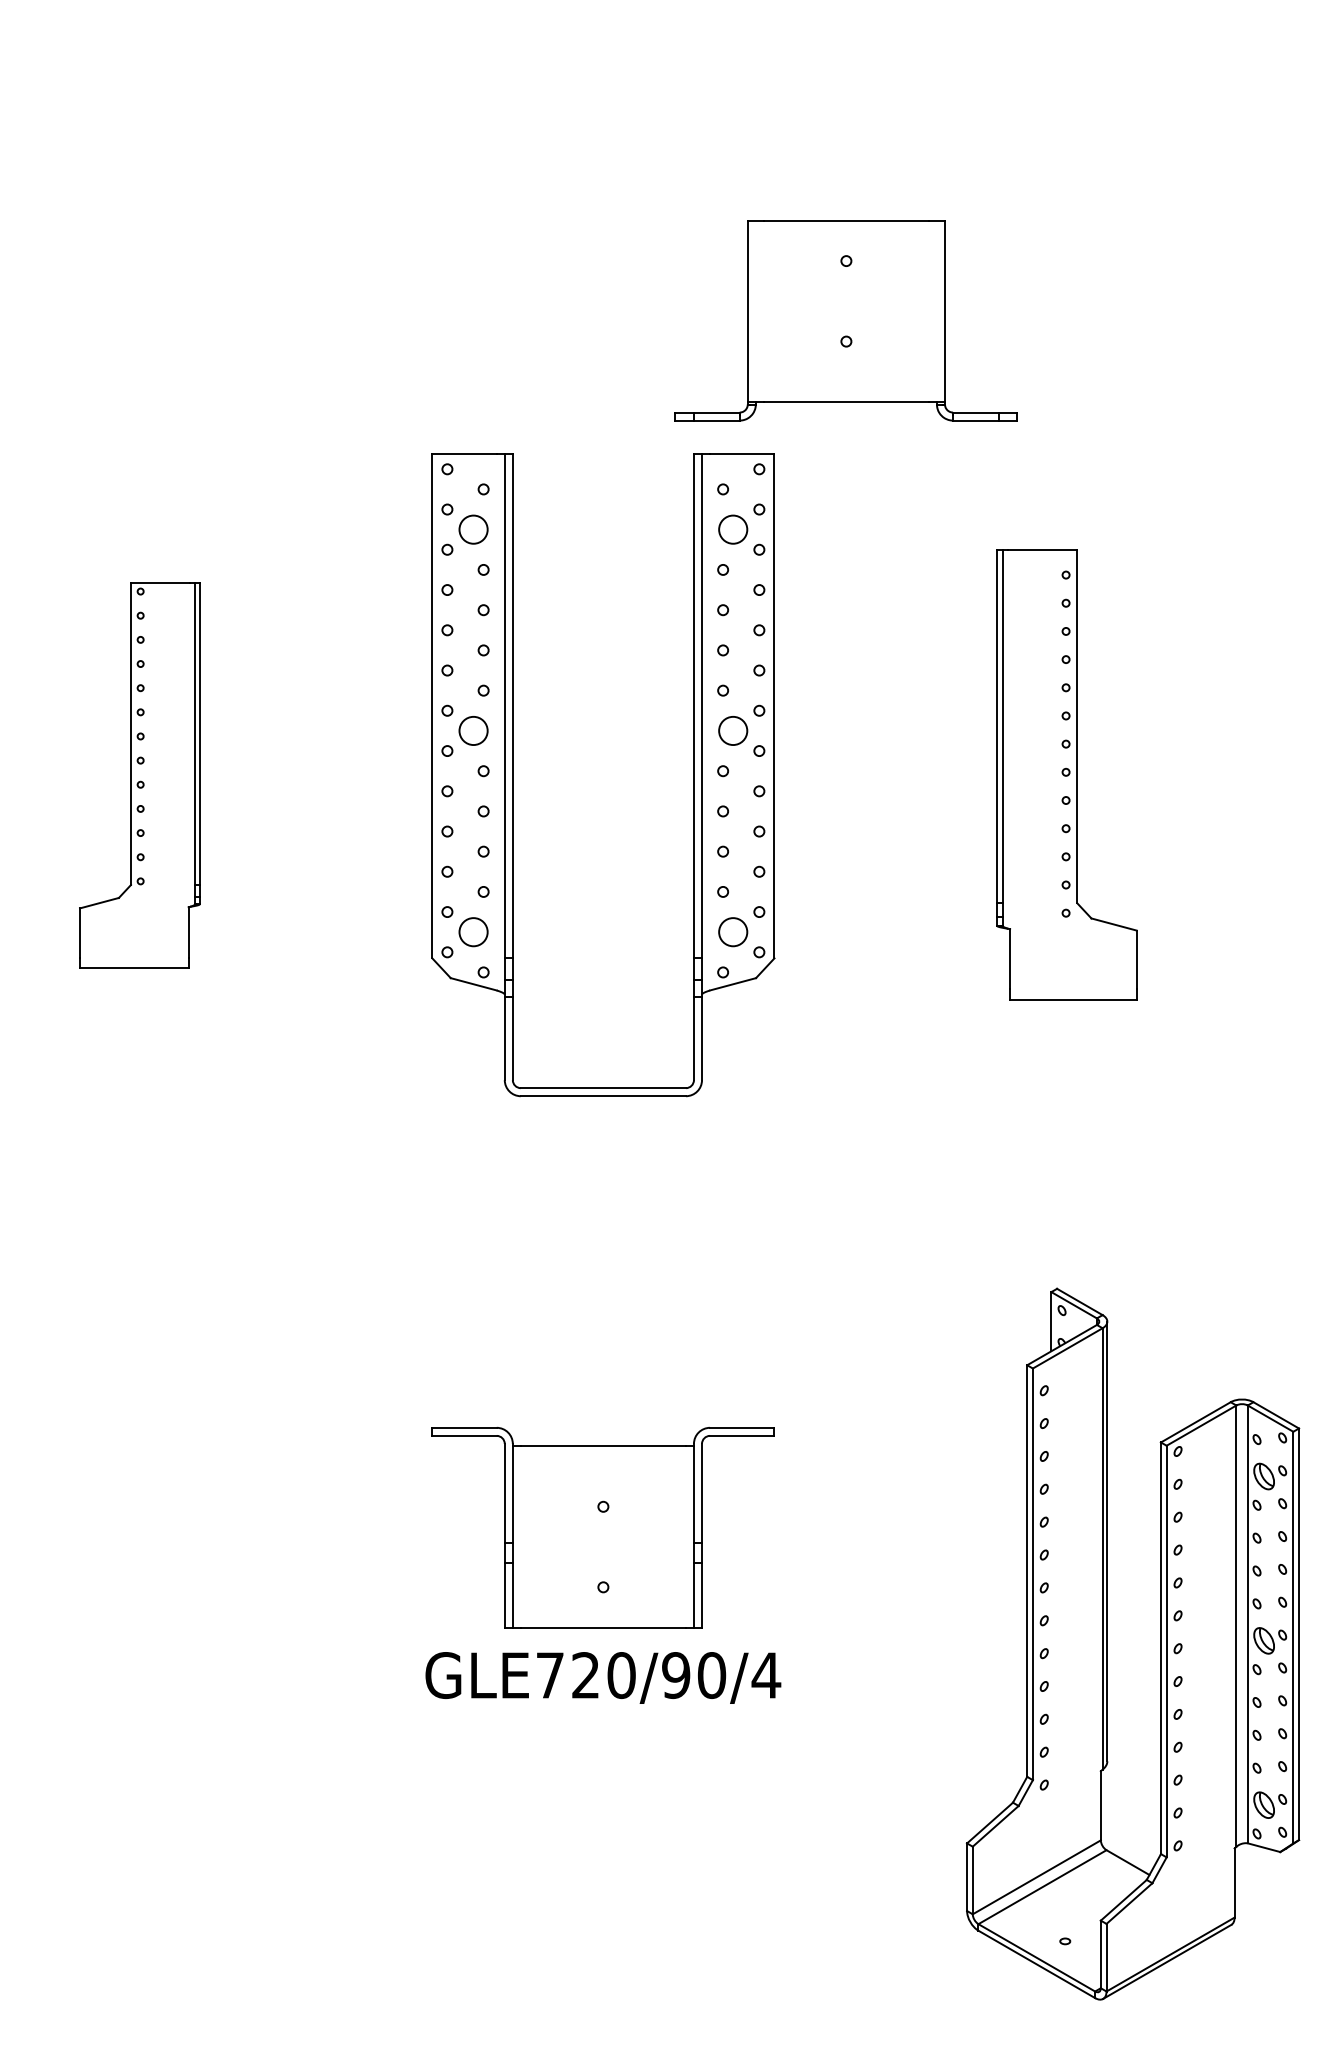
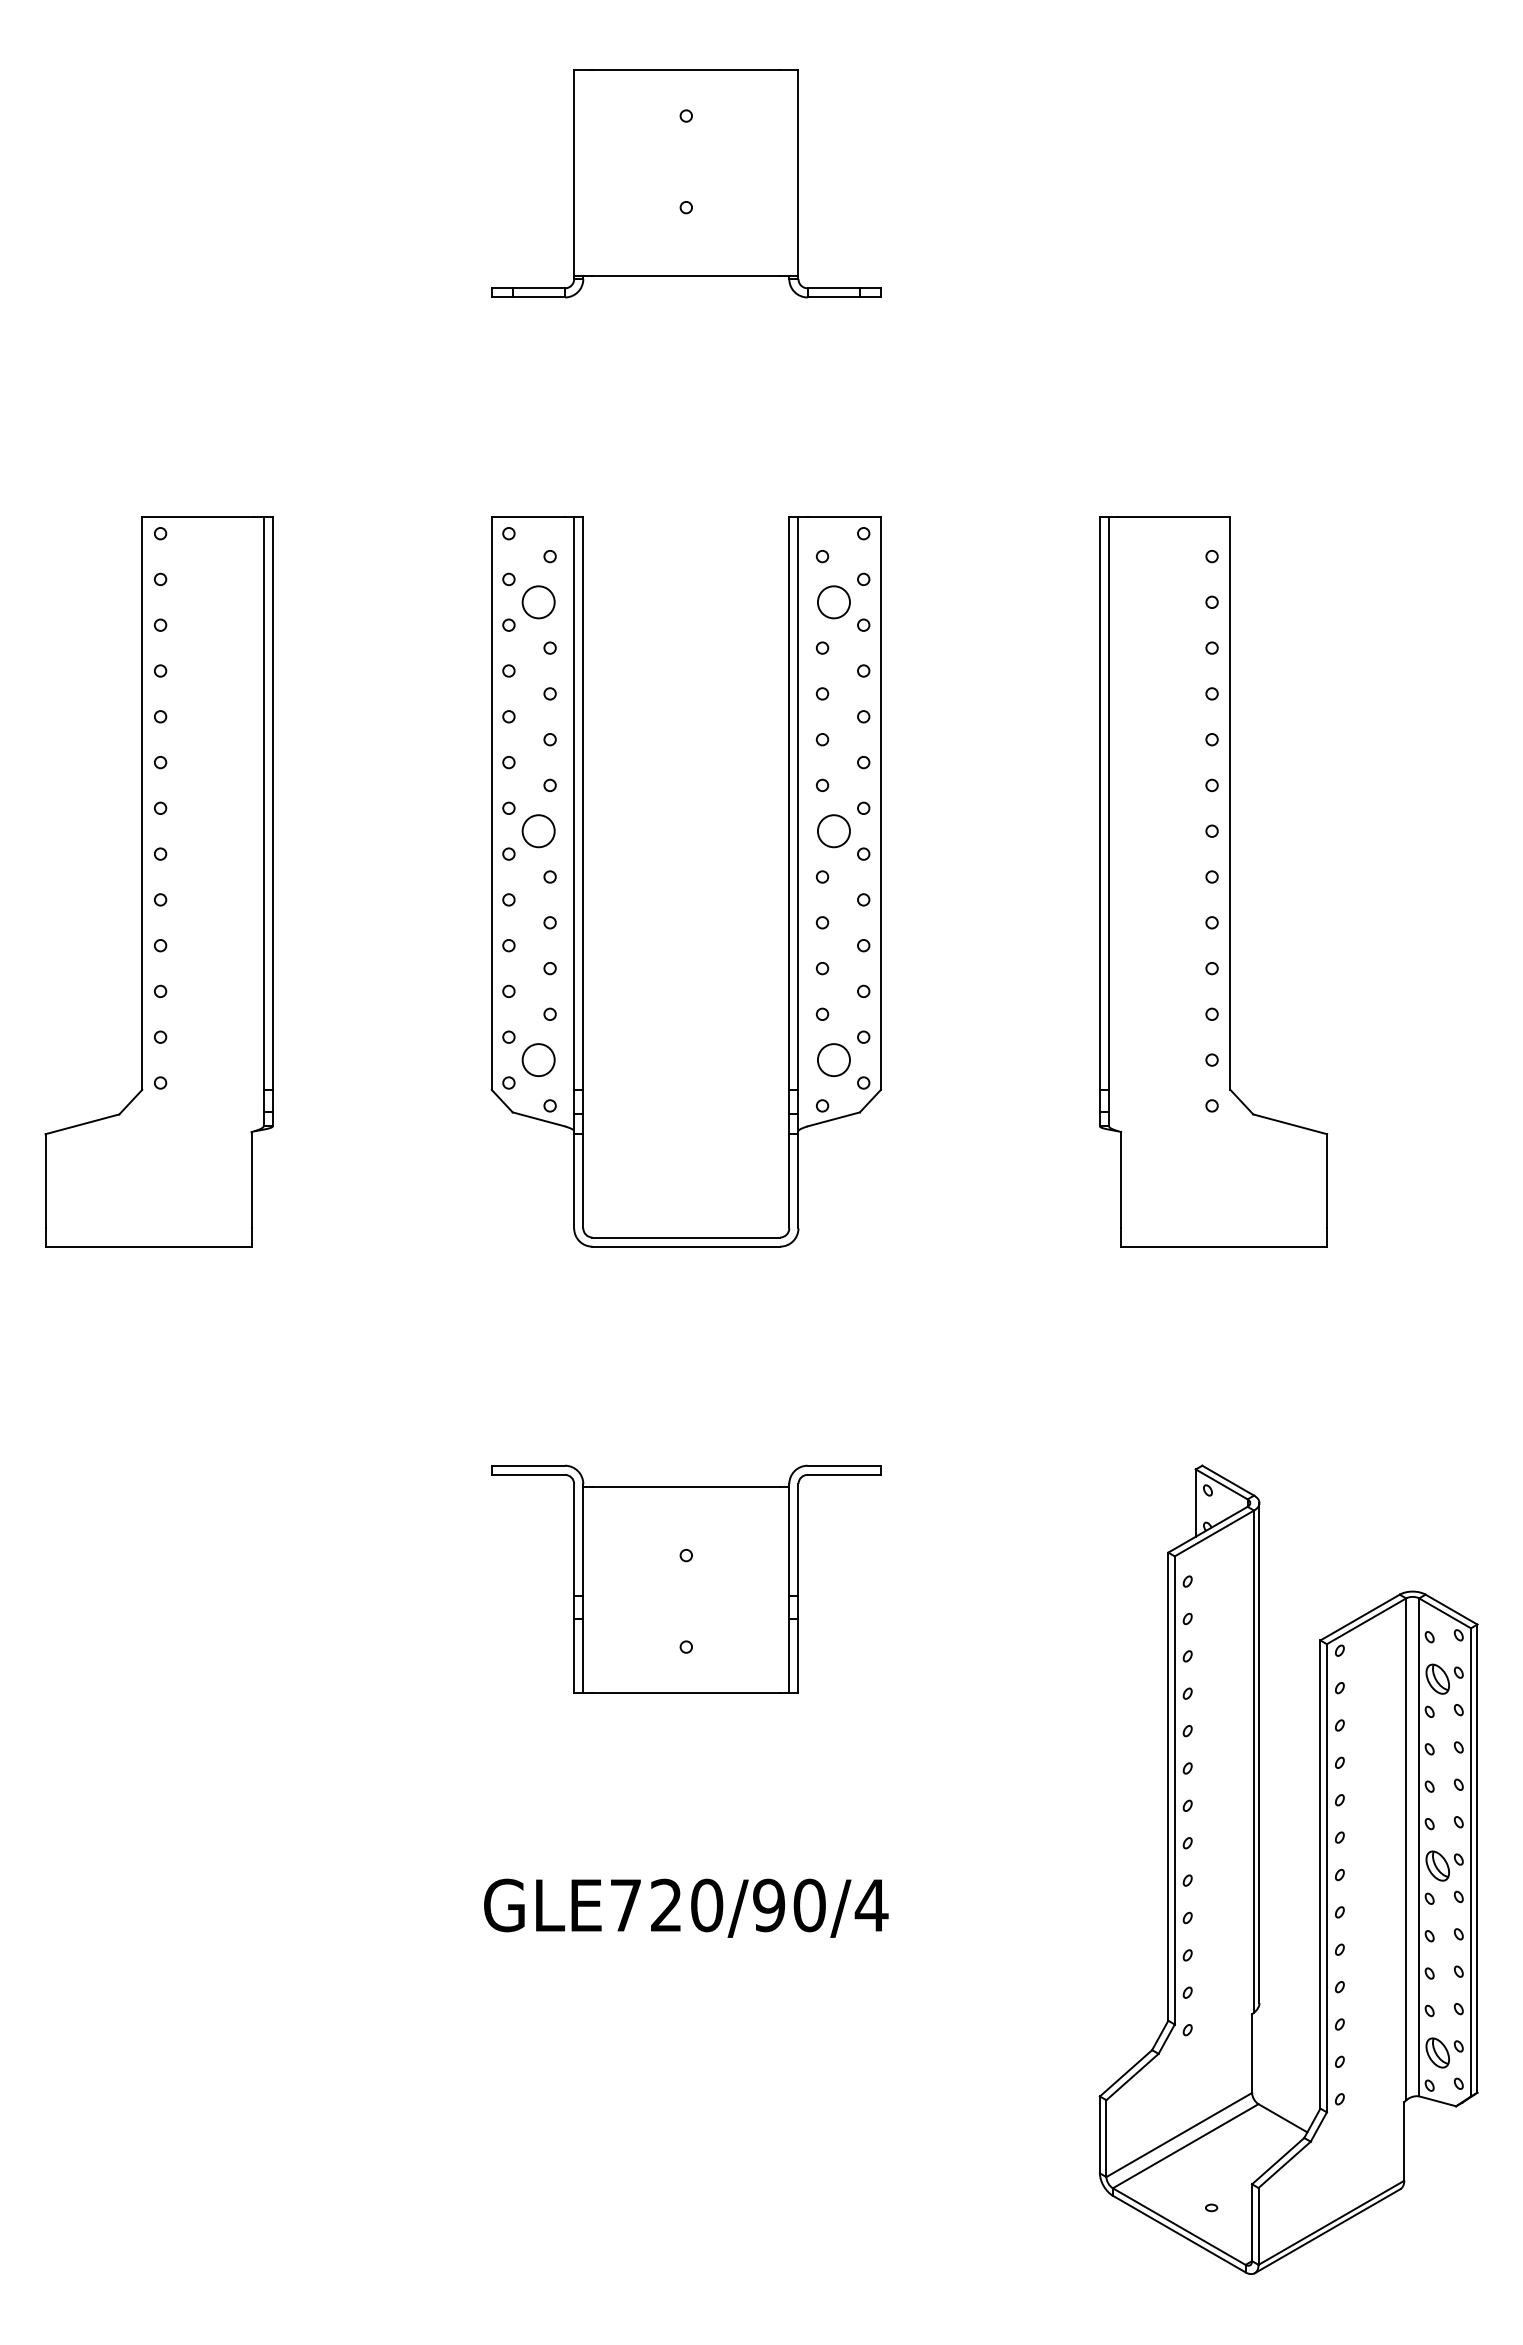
part: (845, 320) -> (685, 183), moved
part: (139, 774) -> (158, 880), size x1.67
part: (1066, 774) -> (1213, 880), size x1.43
part: (602, 1527) -> (685, 1579), moved

